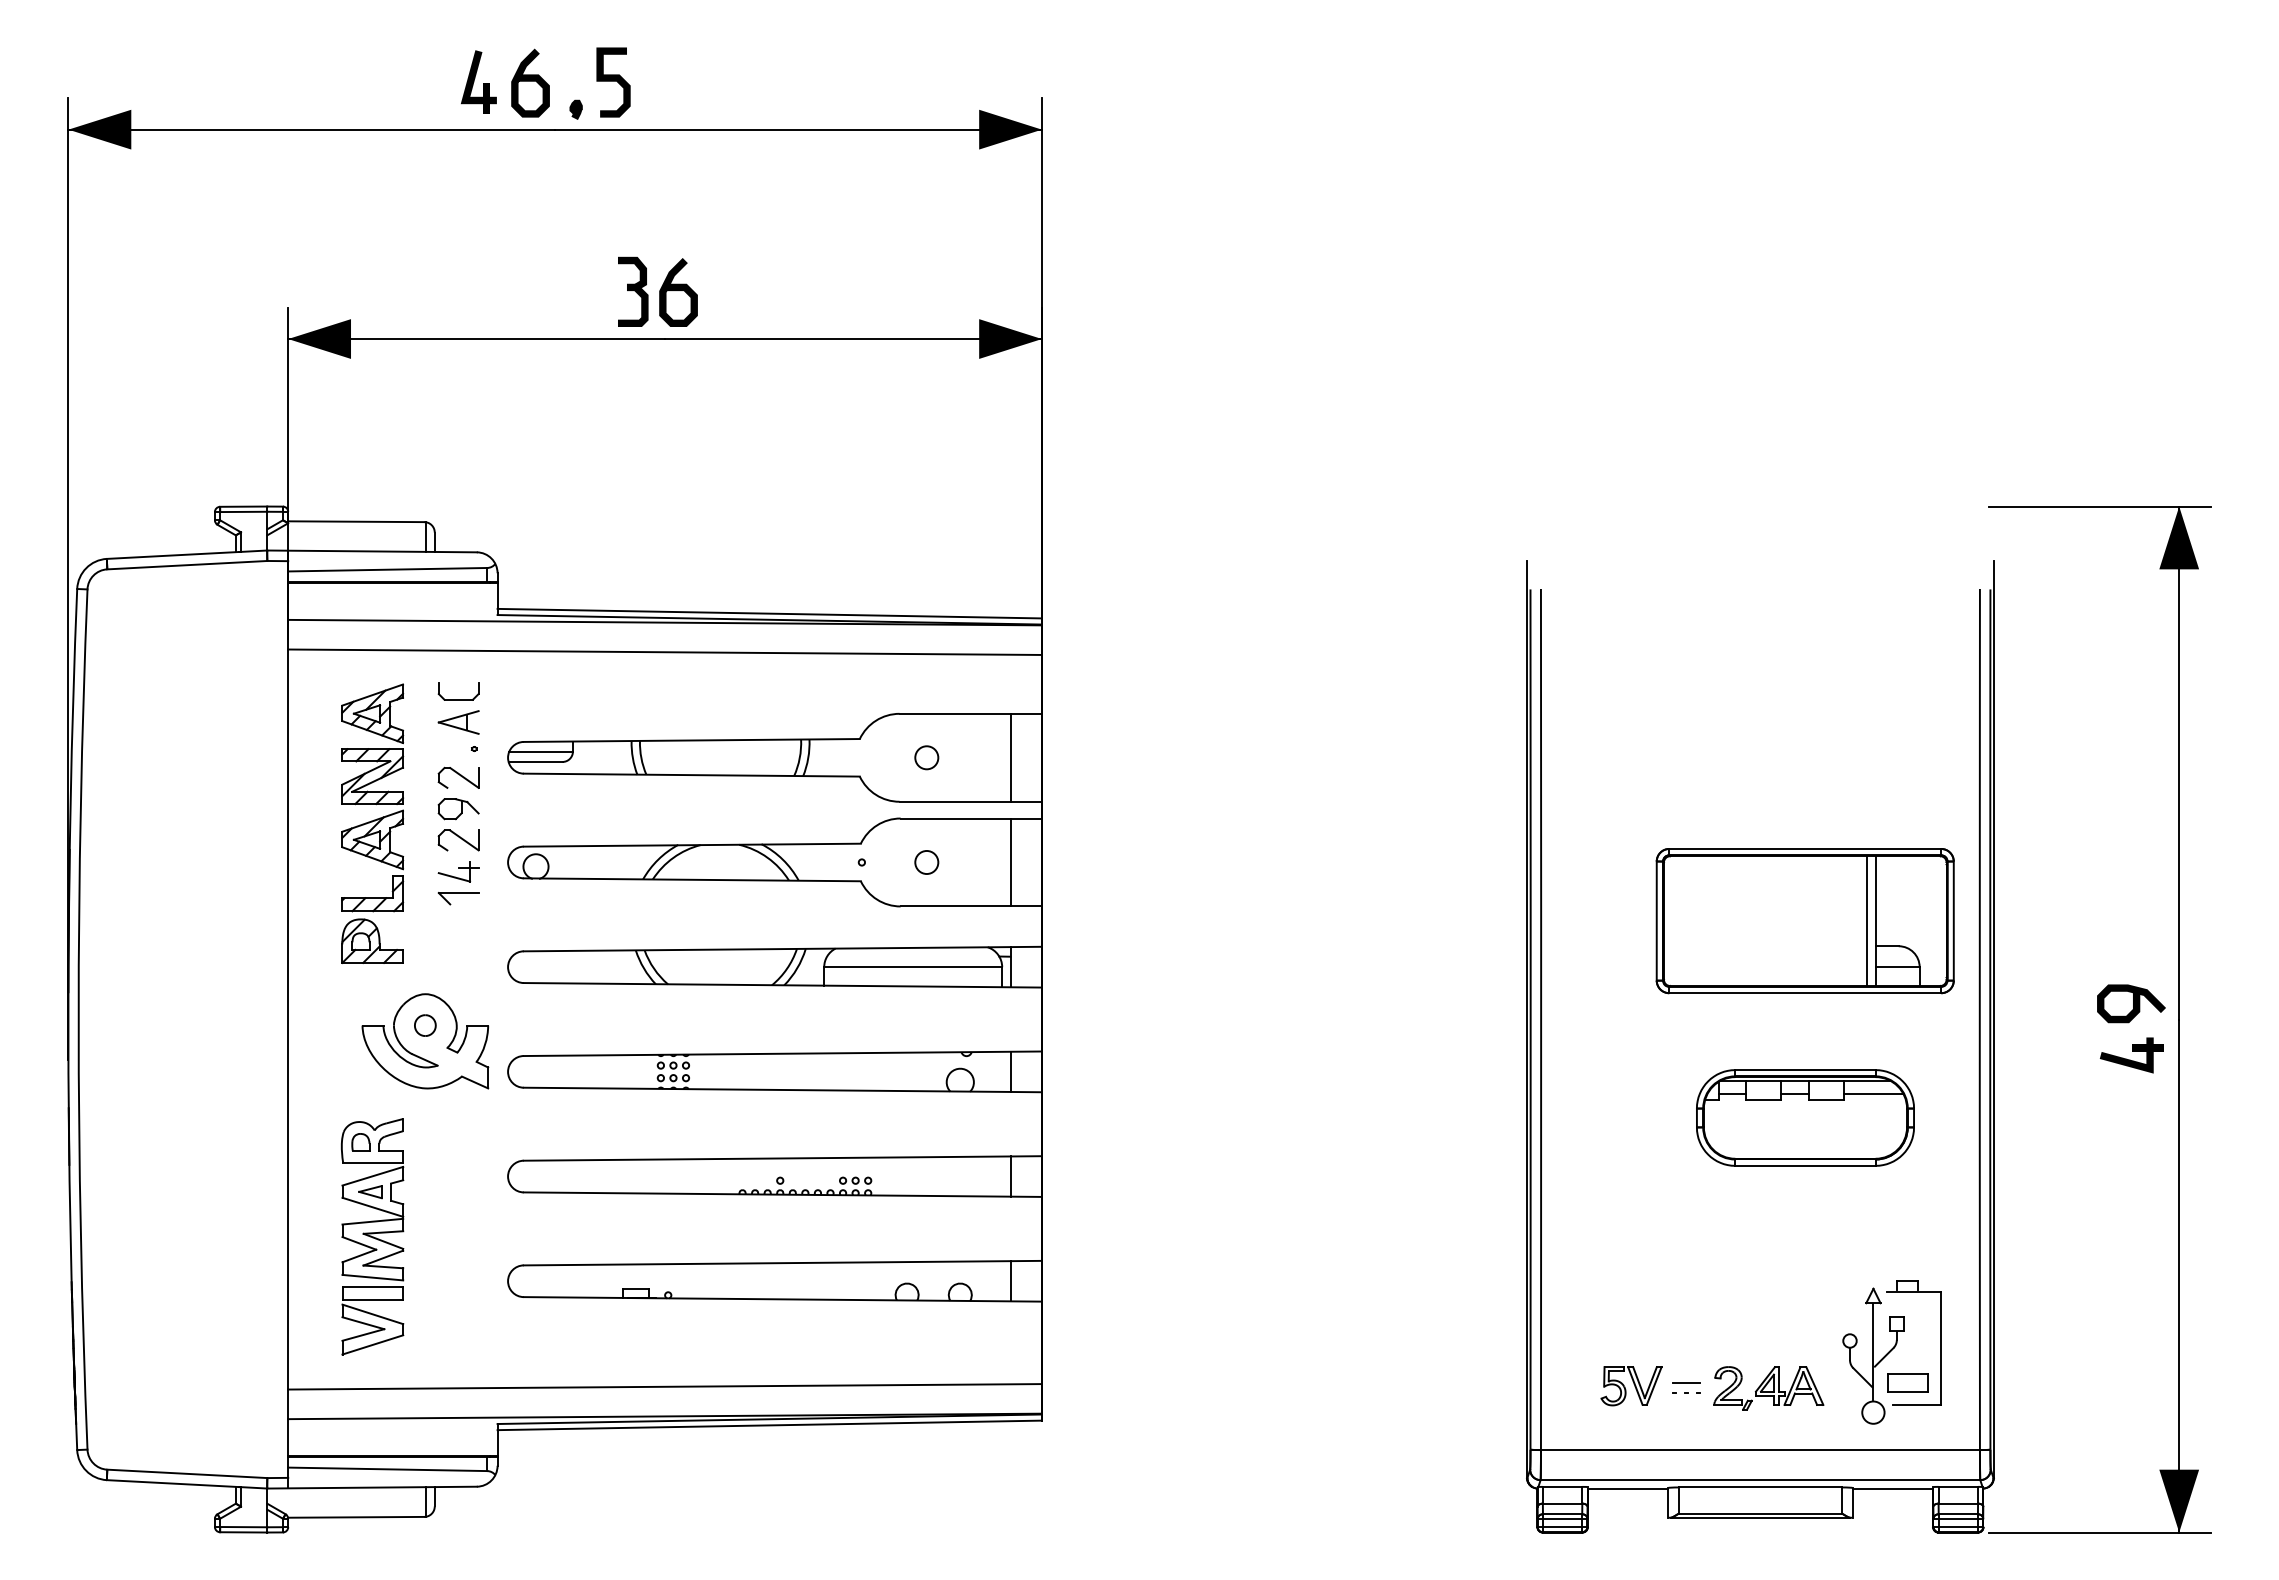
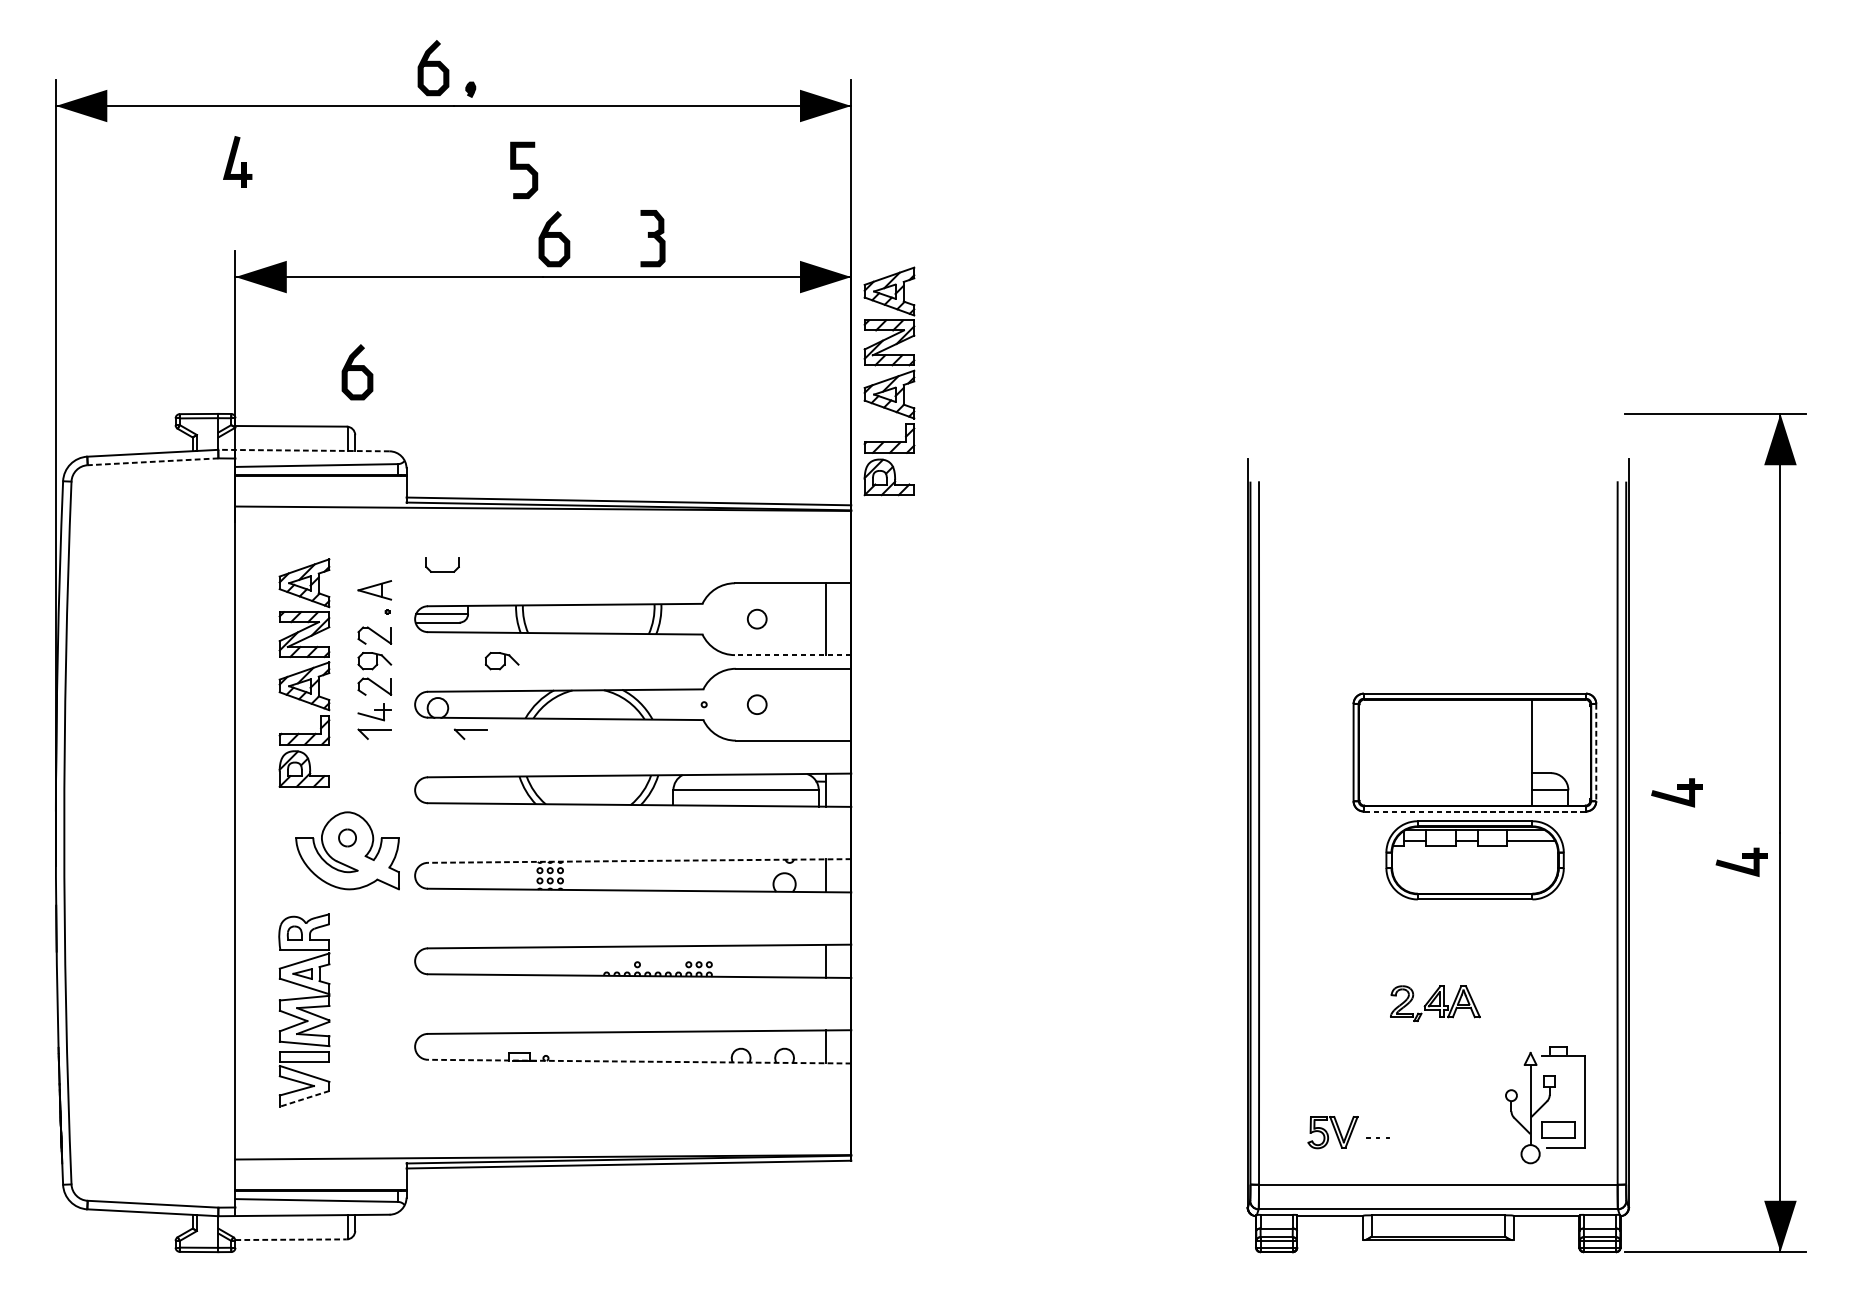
part: (478, 81) -> (237, 161), moved
curve: (613, 81) -> (524, 169), moved
part: (633, 291) -> (653, 238), moved
curve: (437, 453) -> (357, 370), added
part: (1088, 466) -> (889, 381), added
line: (372, 551) -> (304, 450), solid -> dashed
line: (186, 565) -> (152, 462), solid -> dashed
line: (664, 651) -> (542, 532), removed
part: (458, 699) -> (442, 571), moved
line: (970, 801) -> (792, 654), solid -> dashed
part: (614, 809) -> (502, 661), added
line: (1010, 862) -> (825, 704), removed
part: (576, 898) -> (471, 734), added
line: (1867, 921) -> (1525, 752), removed
line: (1953, 921) -> (1596, 752), solid -> dashed
part: (2052, 970) -> (1676, 792), added
line: (1805, 993) -> (1475, 811), solid -> dashed
curve: (2133, 1003) -> (1743, 819), removed
line: (782, 1053) -> (639, 860), solid -> dashed
part: (1805, 1117) -> (1475, 859), moved
line: (782, 1299) -> (639, 1061), solid -> dashed
line: (372, 1344) -> (304, 1098), solid -> dashed
line: (1686, 1382) -> (1377, 1129), removed
line: (664, 1386) -> (542, 1132), removed
part: (1768, 1388) -> (1435, 1003), moved
line: (356, 1517) -> (291, 1239), solid -> dashed

